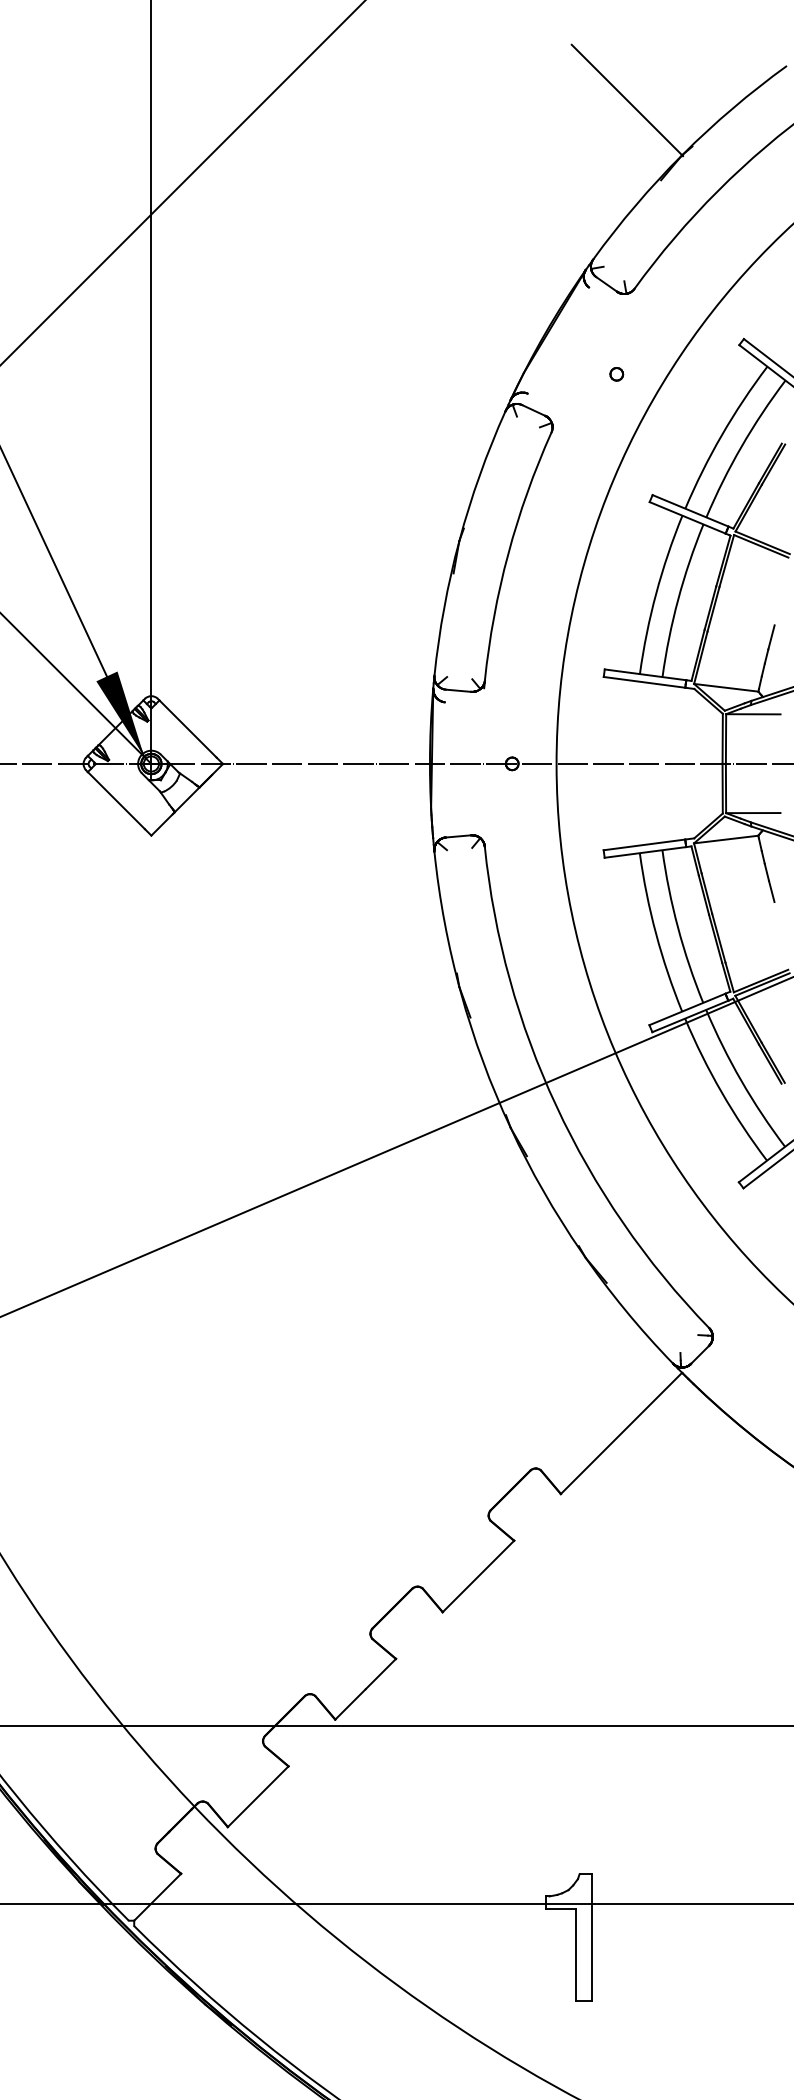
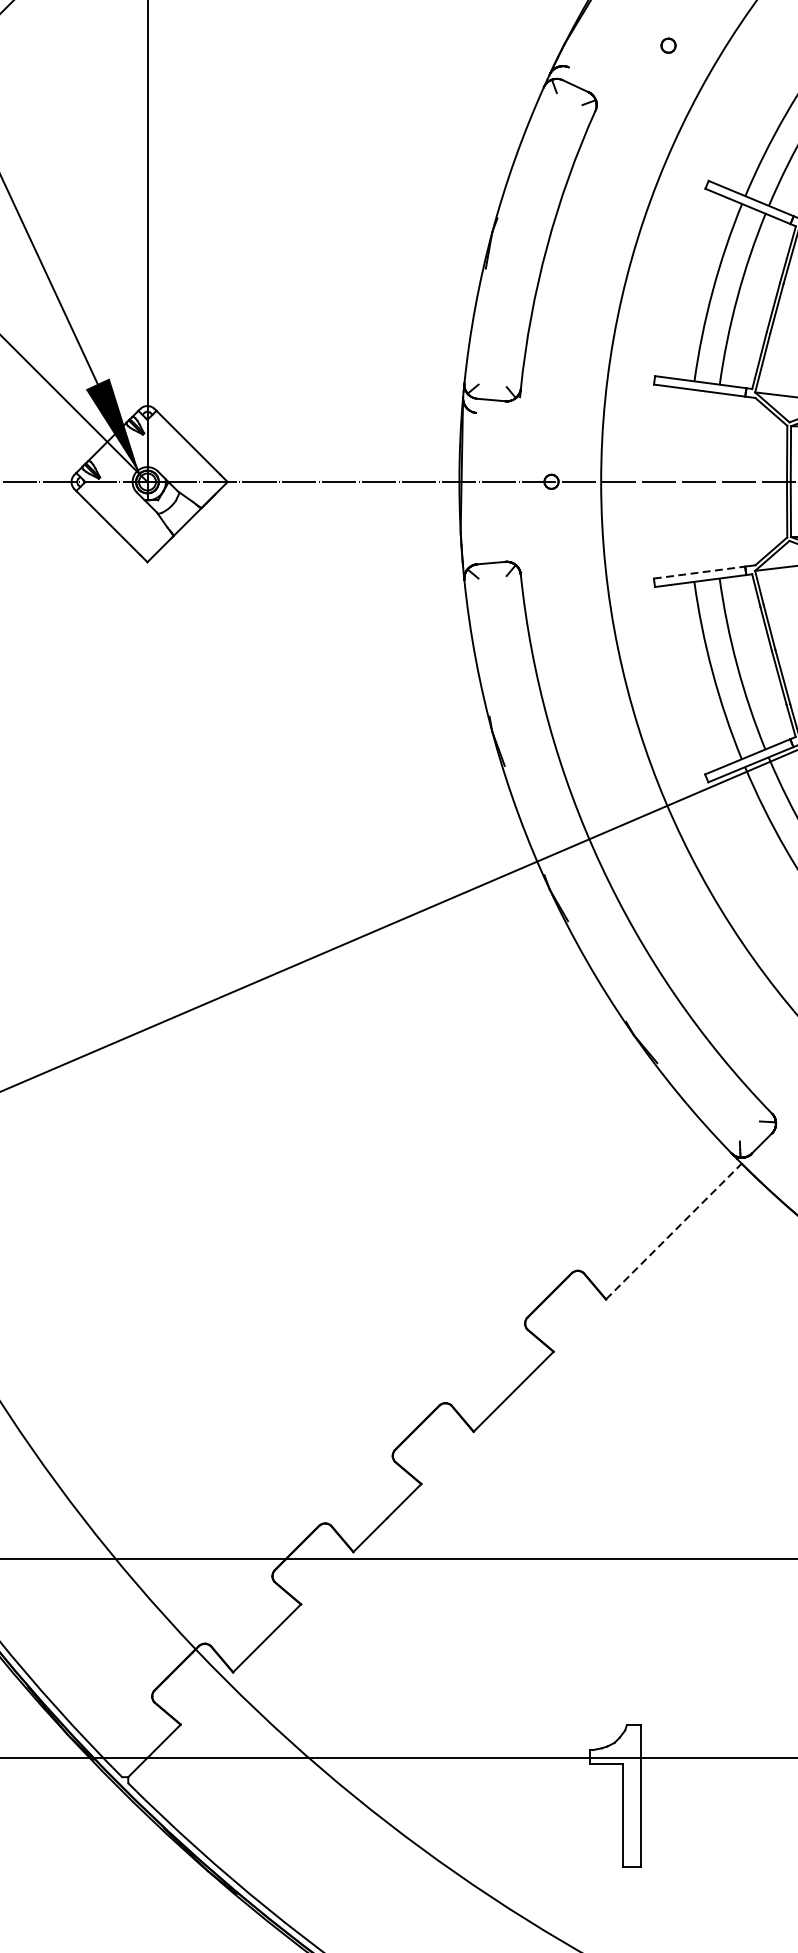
line: (644, 844) -> (699, 572), solid -> dashed
line: (621, 1433) -> (673, 1231), solid -> dashed

